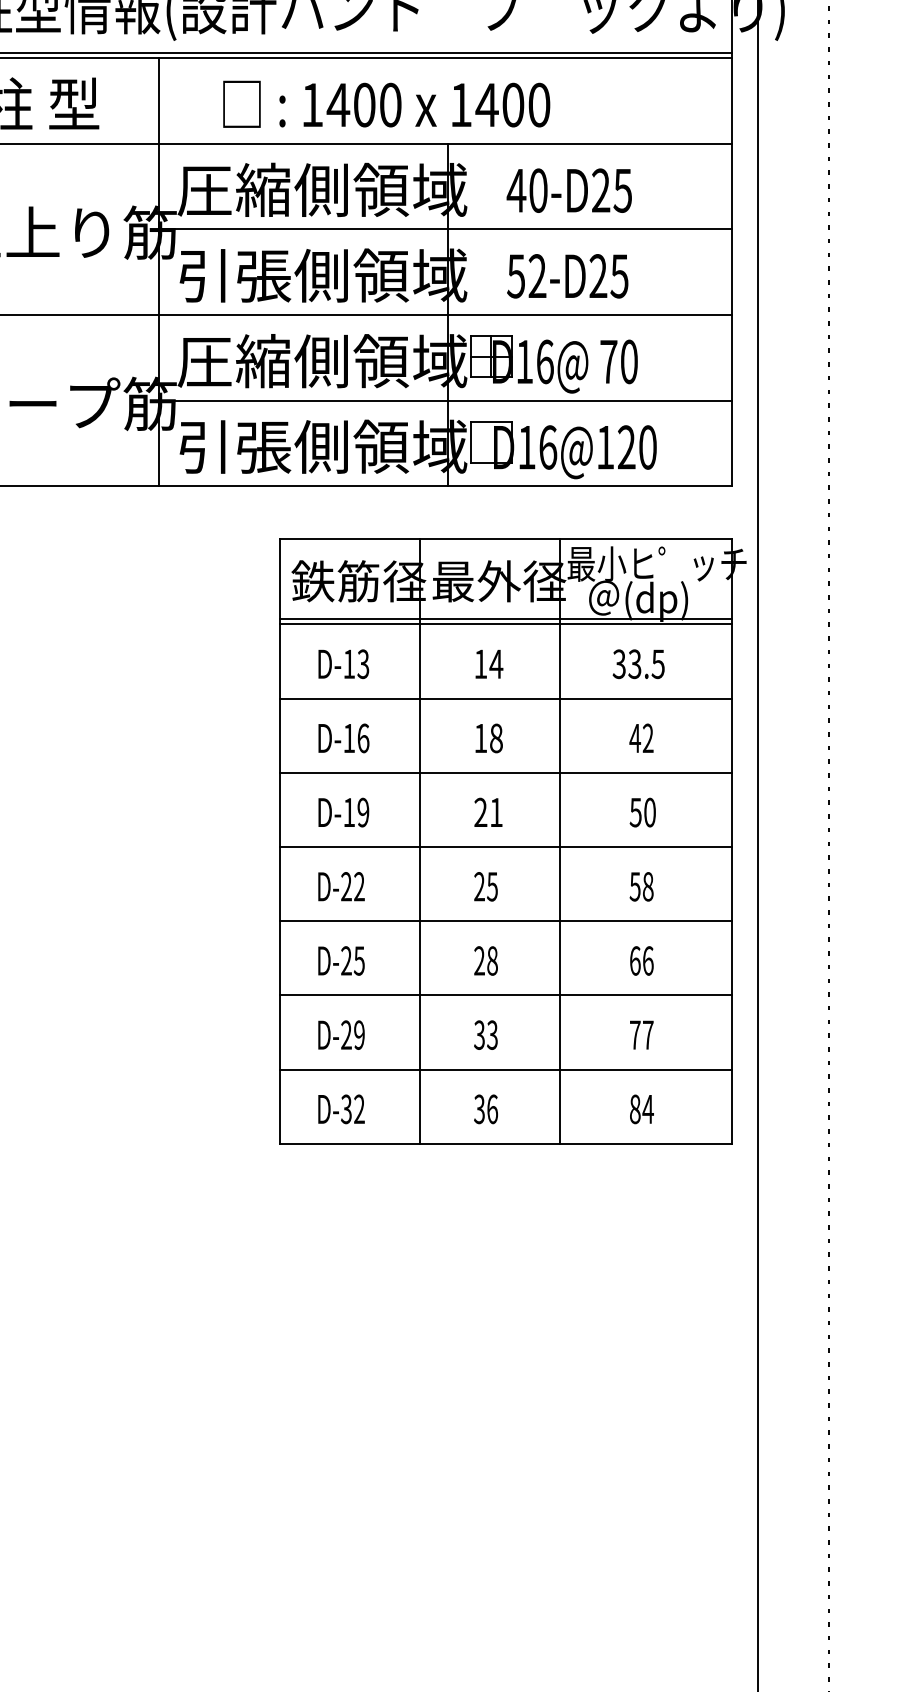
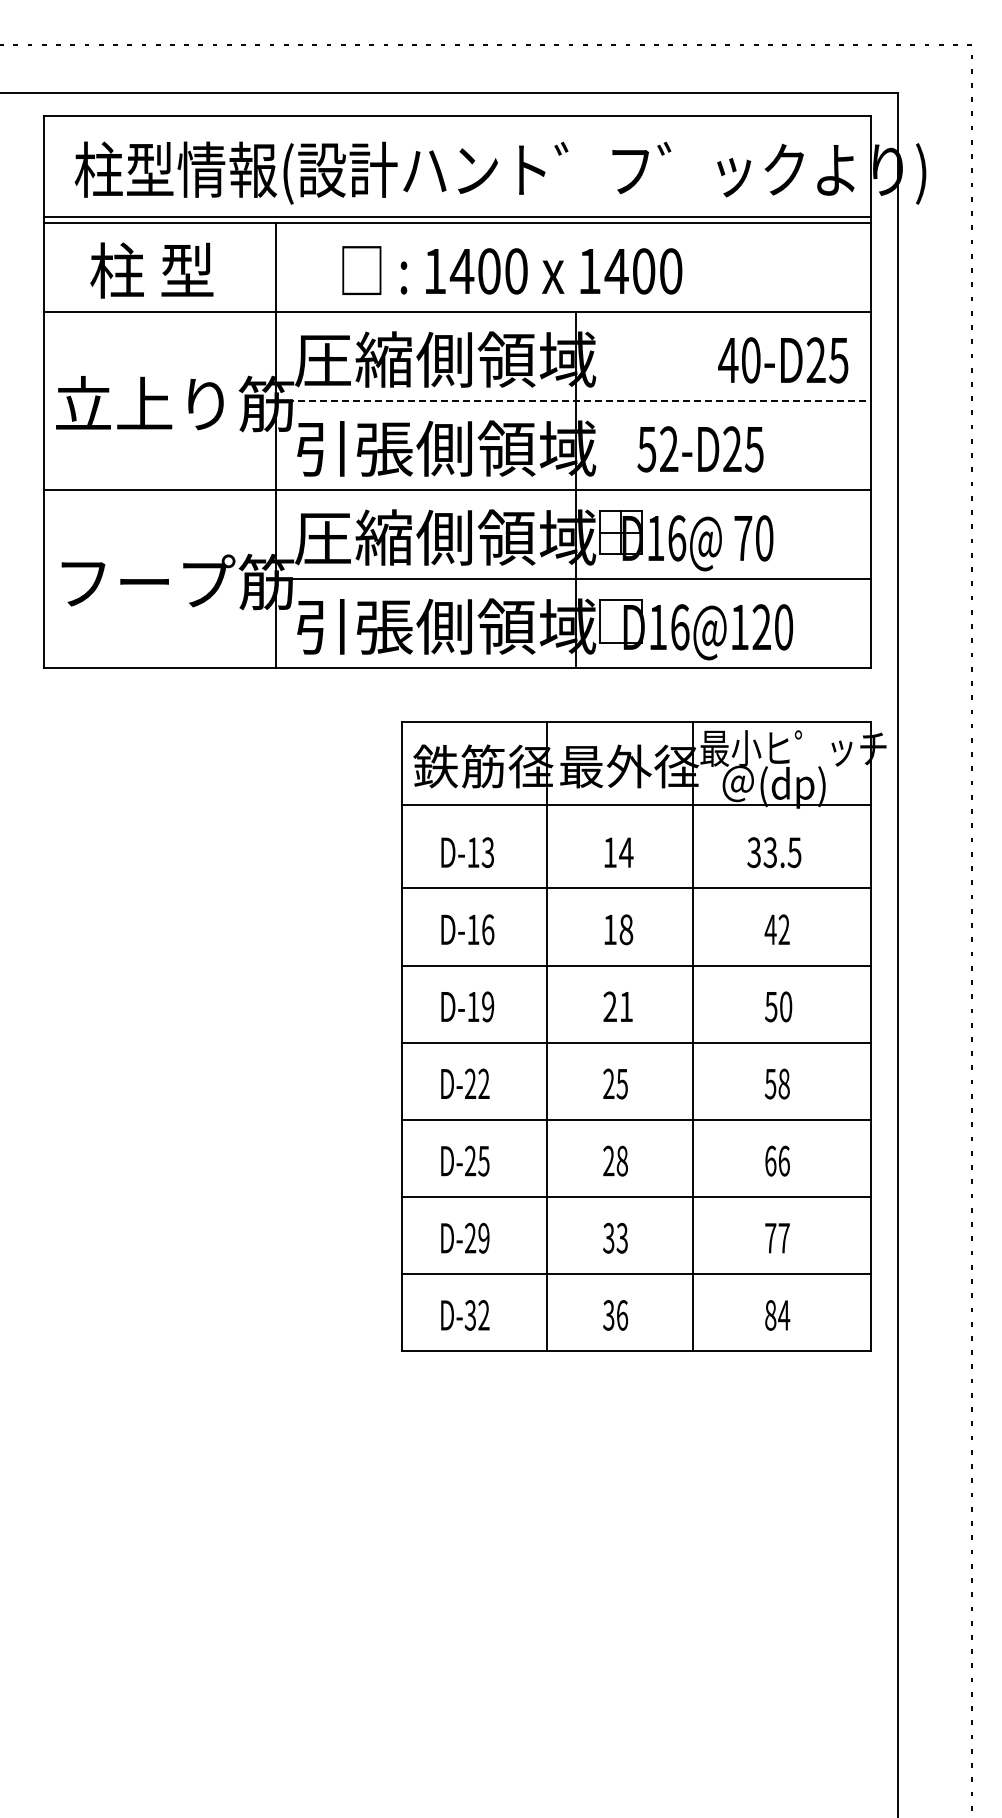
text: (569, 190) -> (783, 360), moved
line: (445, 229) -> (573, 400), solid -> dashed
line: (505, 624) -> (635, 811), removed

